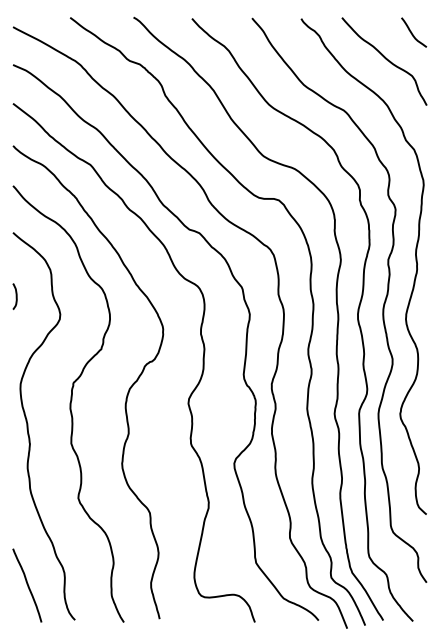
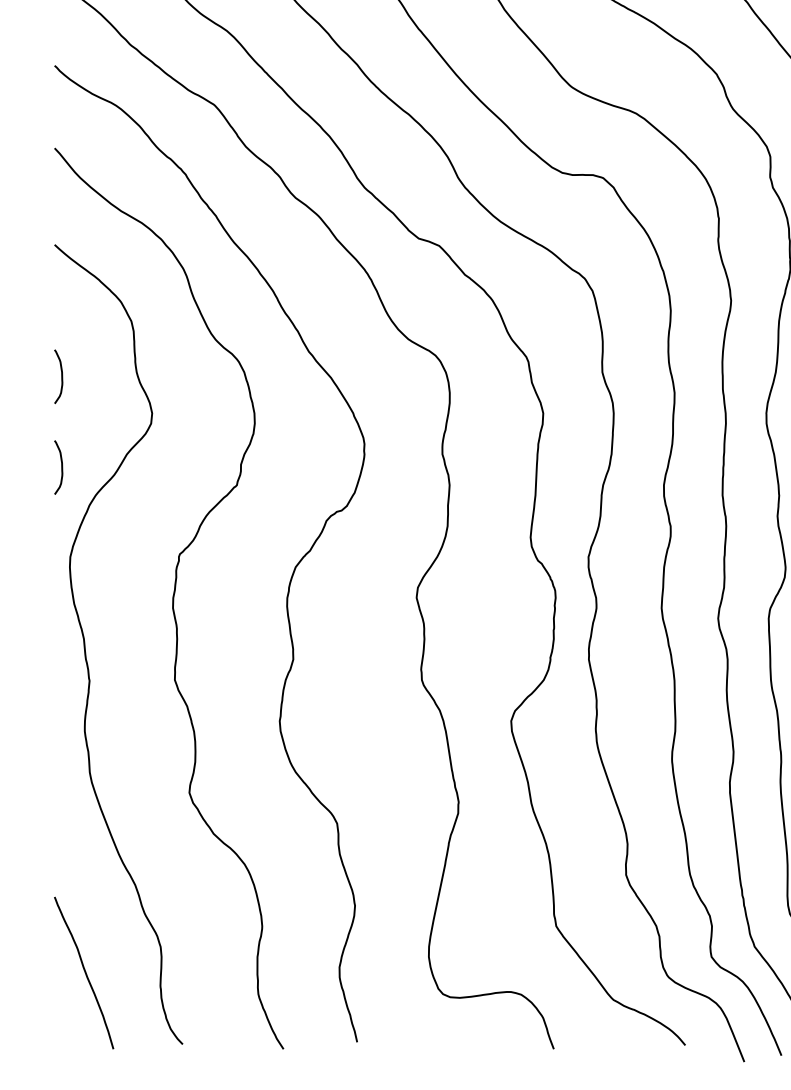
curve: (15, 340) -> (59, 467), added

